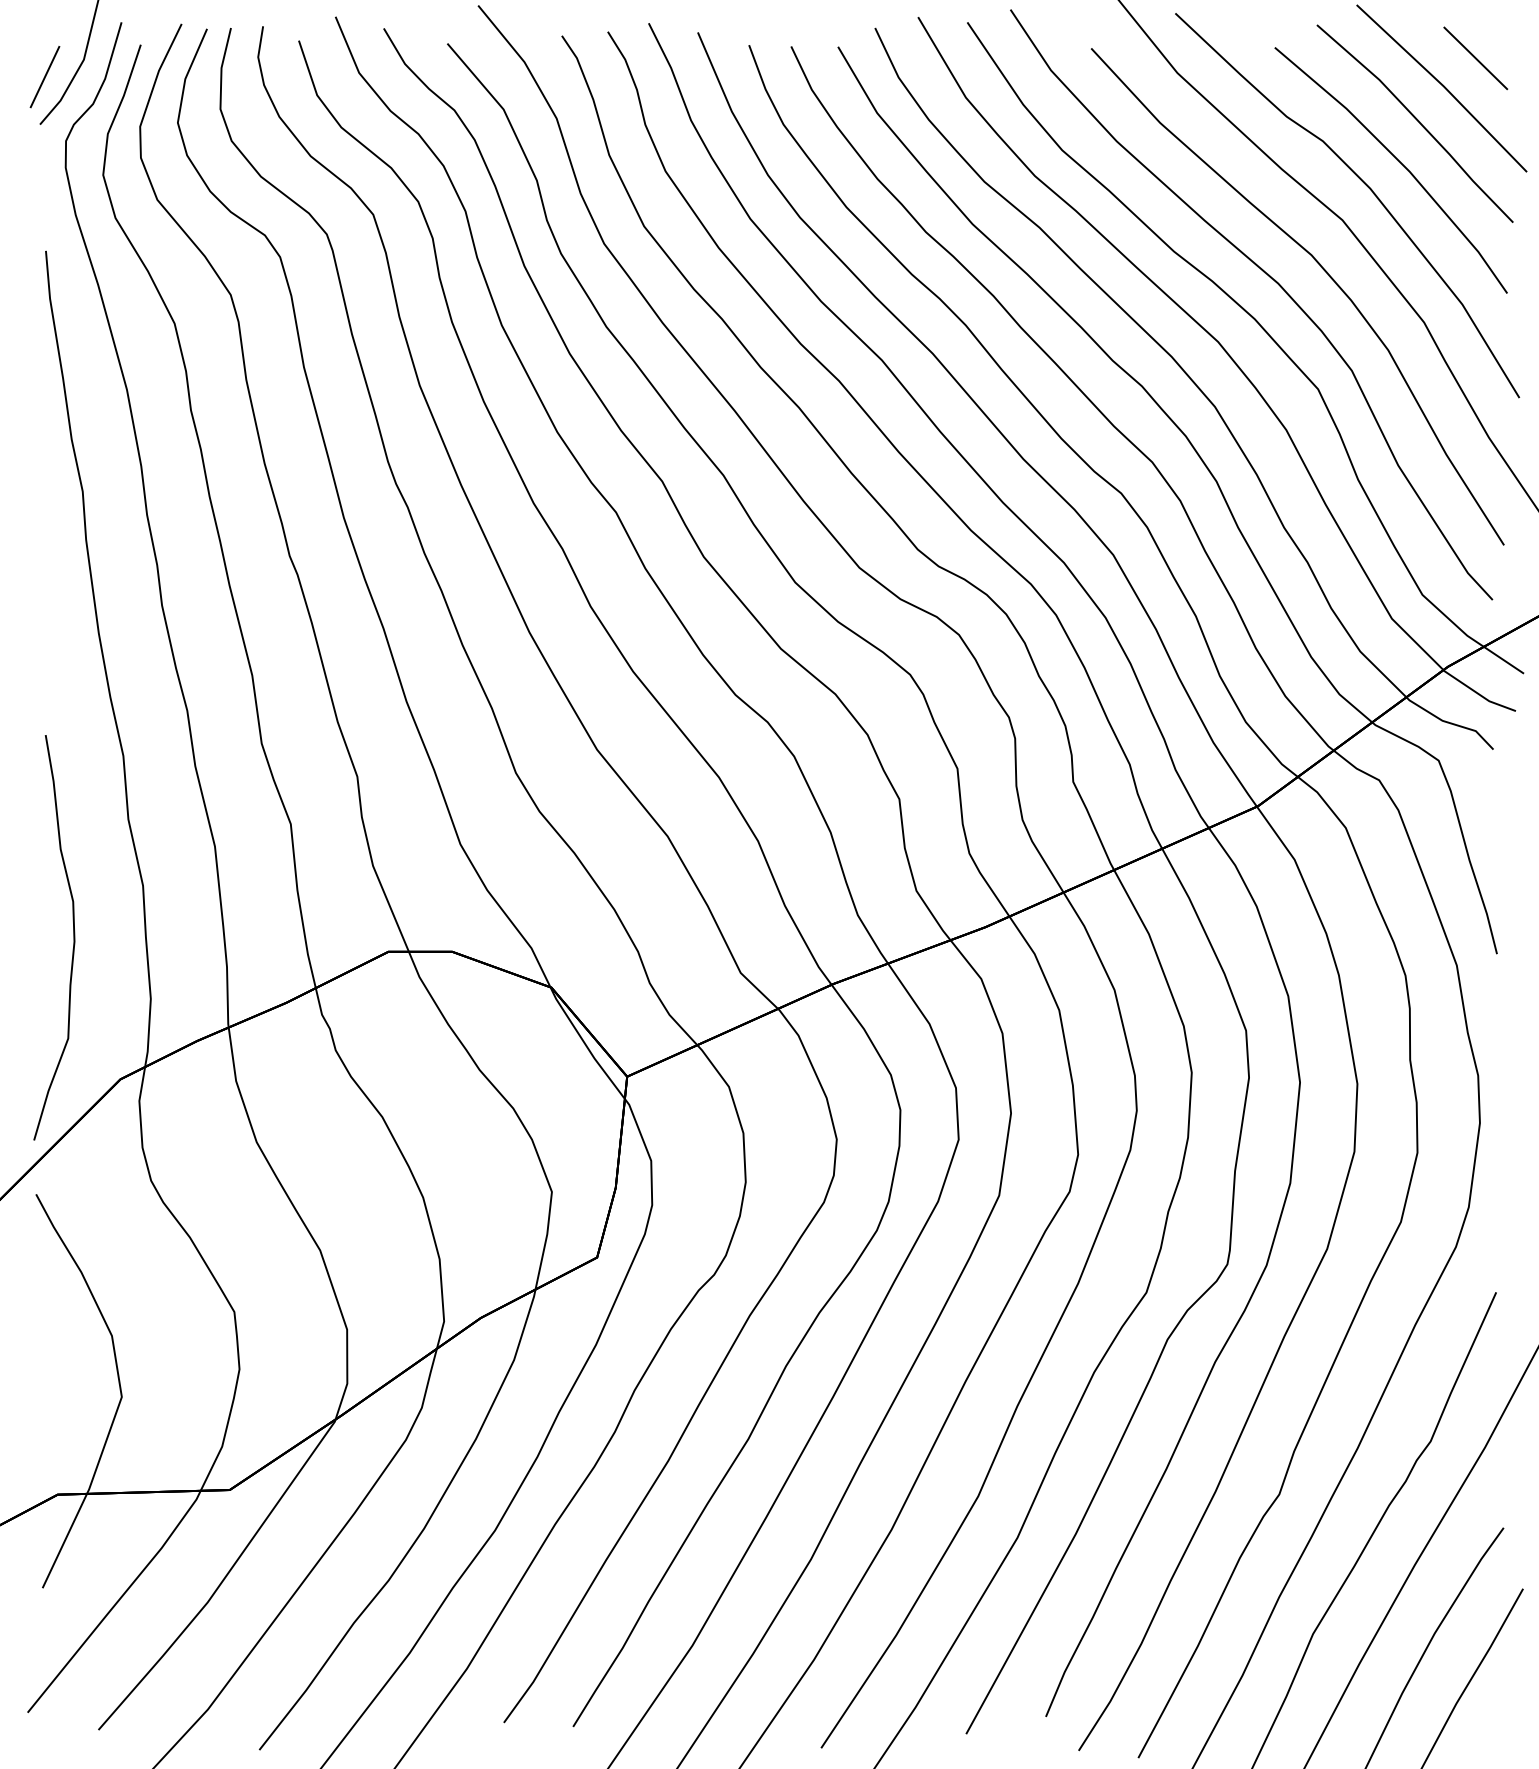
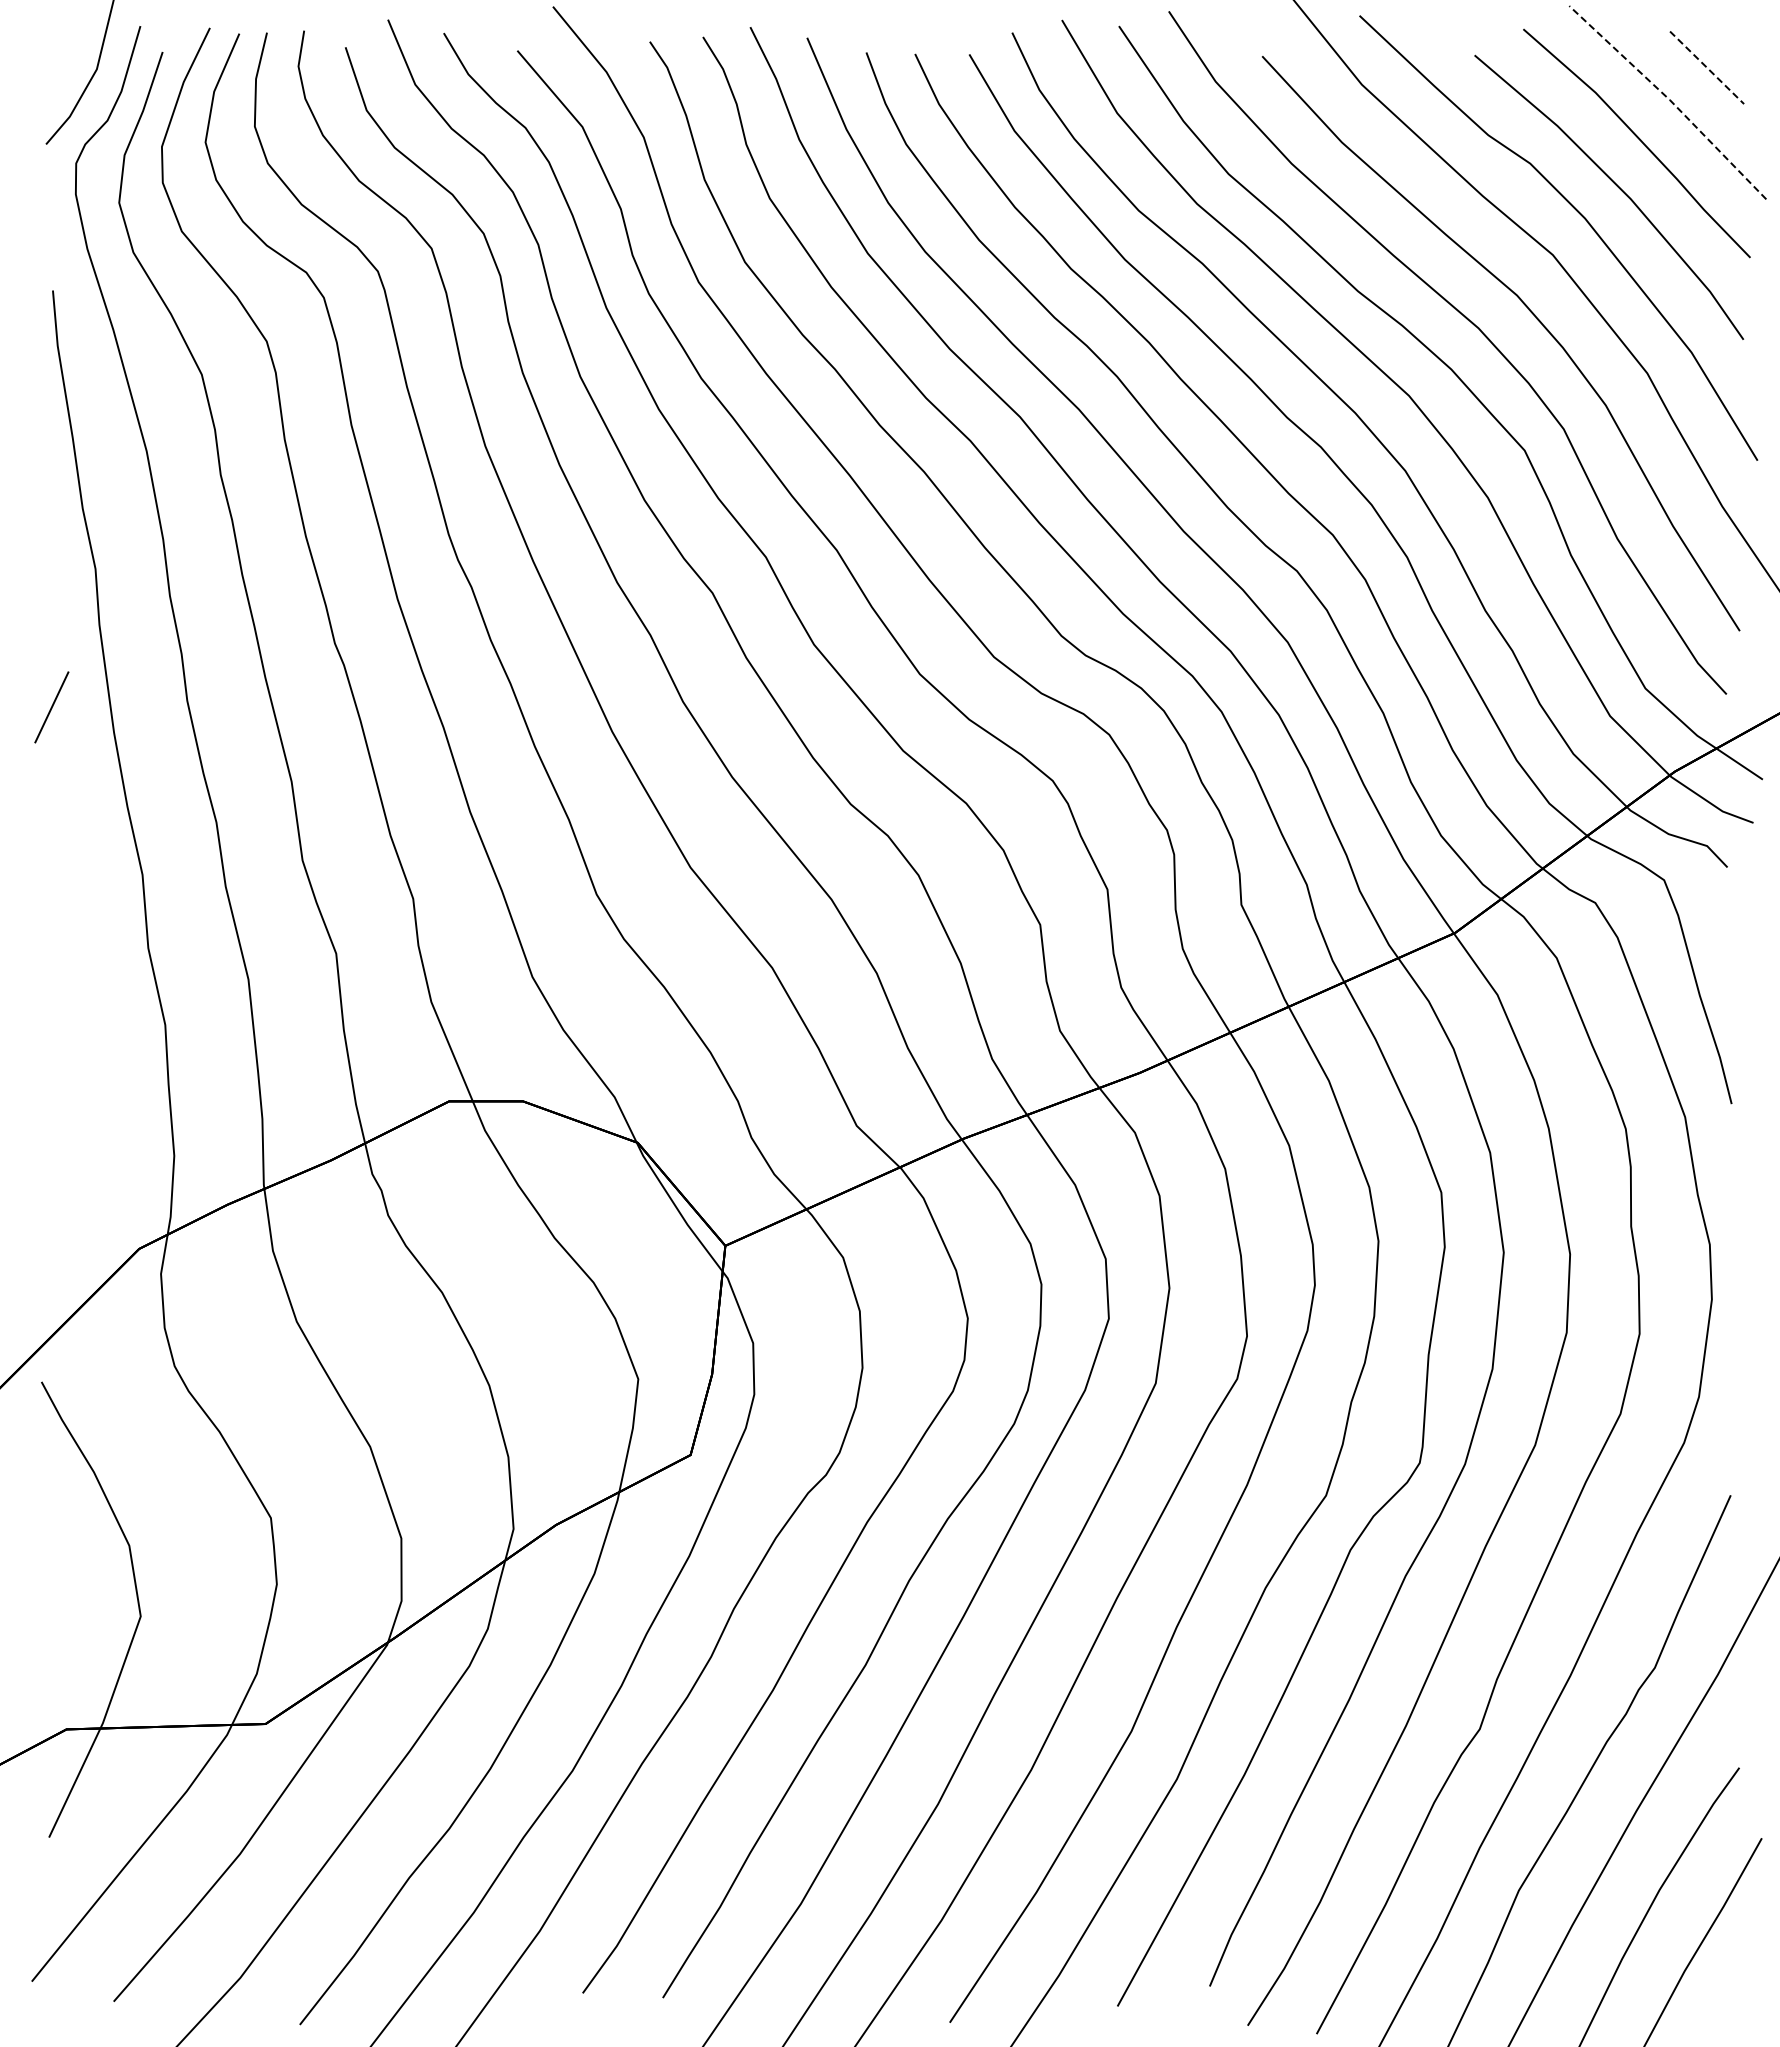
line: (1476, 58) -> (1707, 67), solid -> dashed
line: (44, 77) -> (51, 707), moved
line: (1444, 86) -> (1670, 100), solid -> dashed
curve: (73, 937) -> (84, 1084), removed

